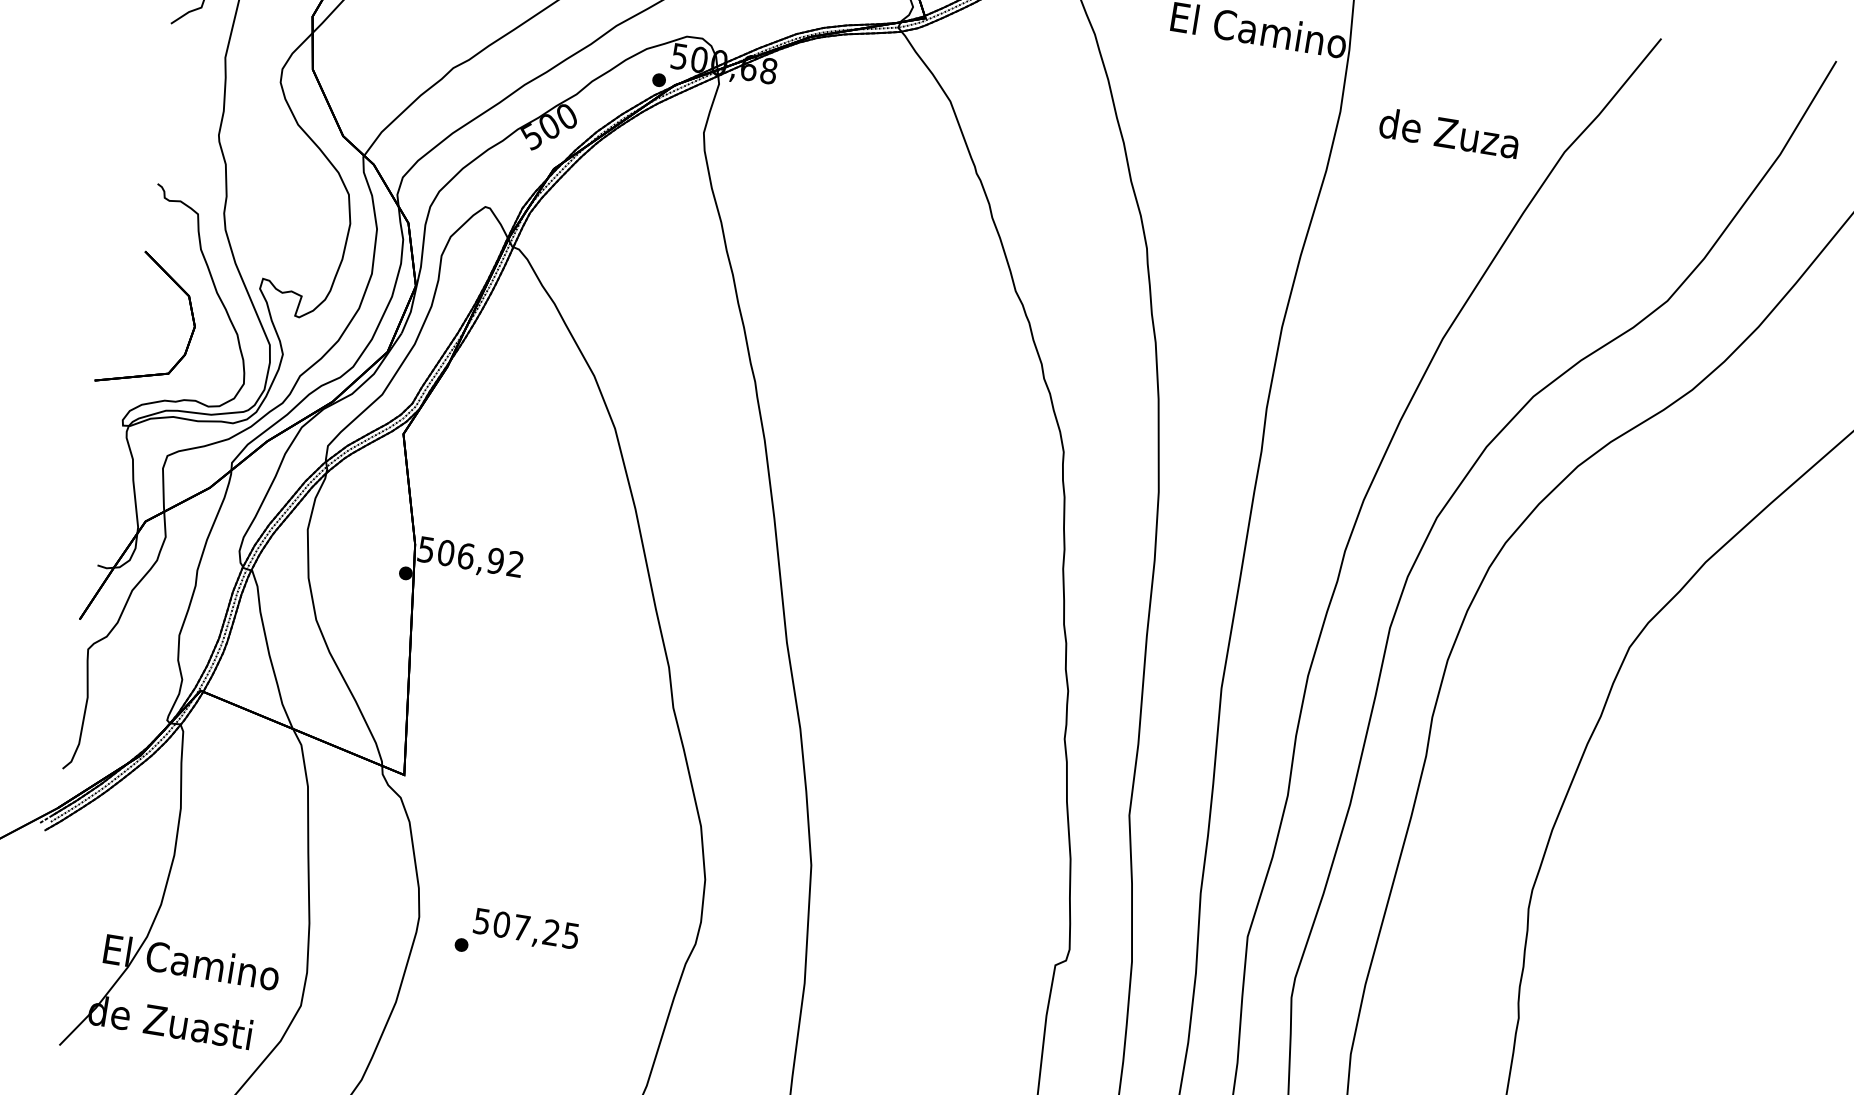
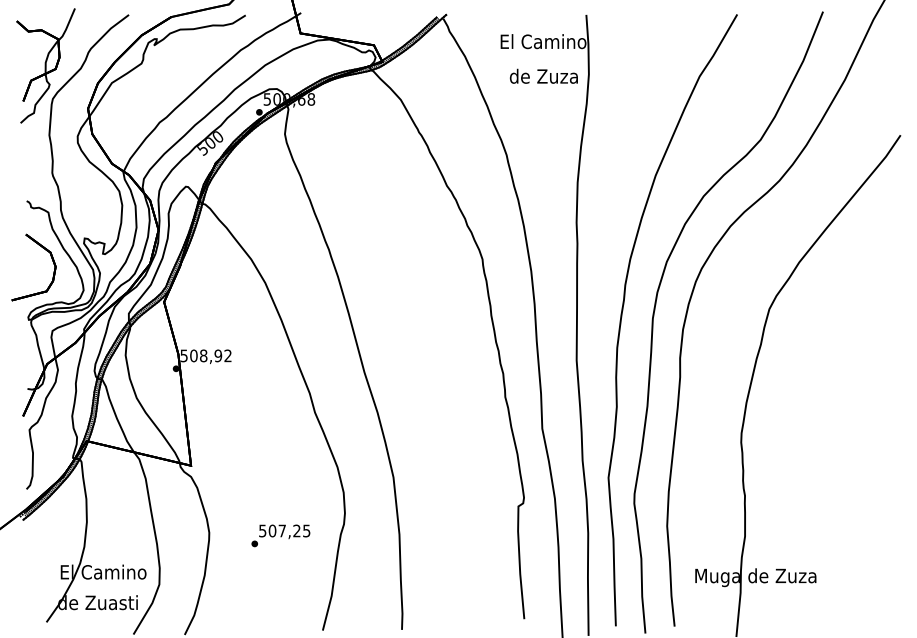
text: (1448, 131) -> (543, 75), moved
text: (465, 555) -> (203, 355), 506,92 -> 508,92
text: (516, 936) -> (280, 535), moved

